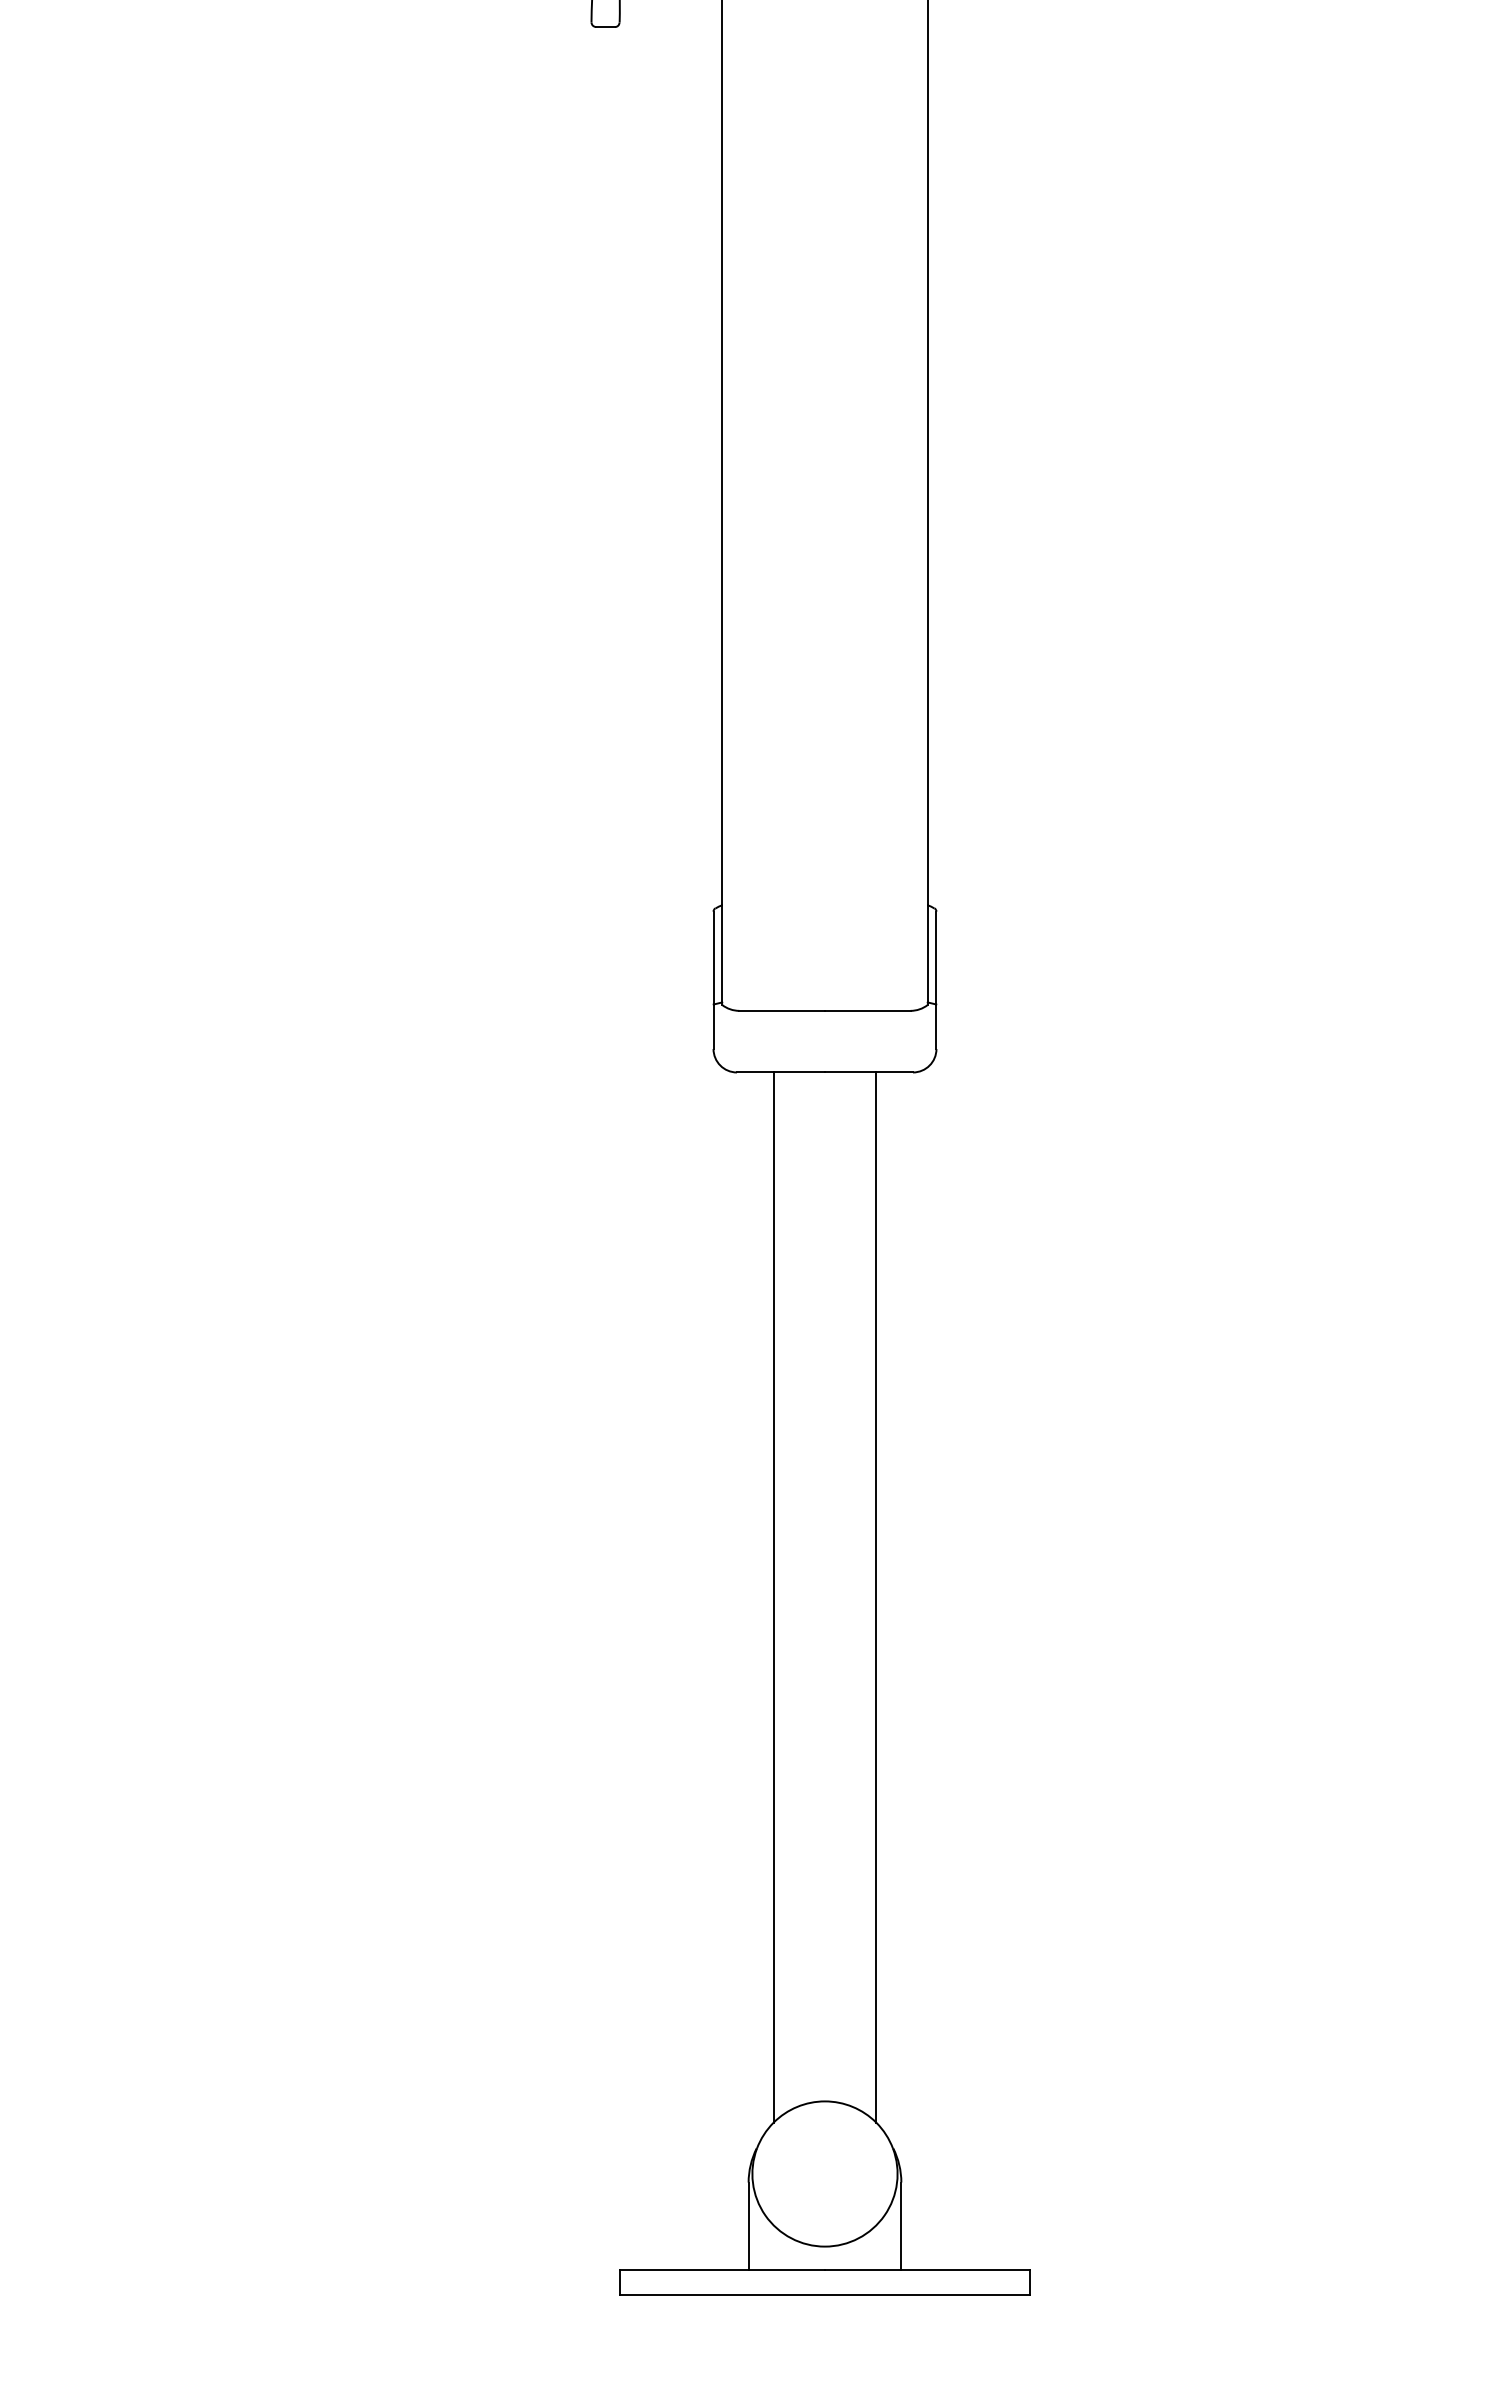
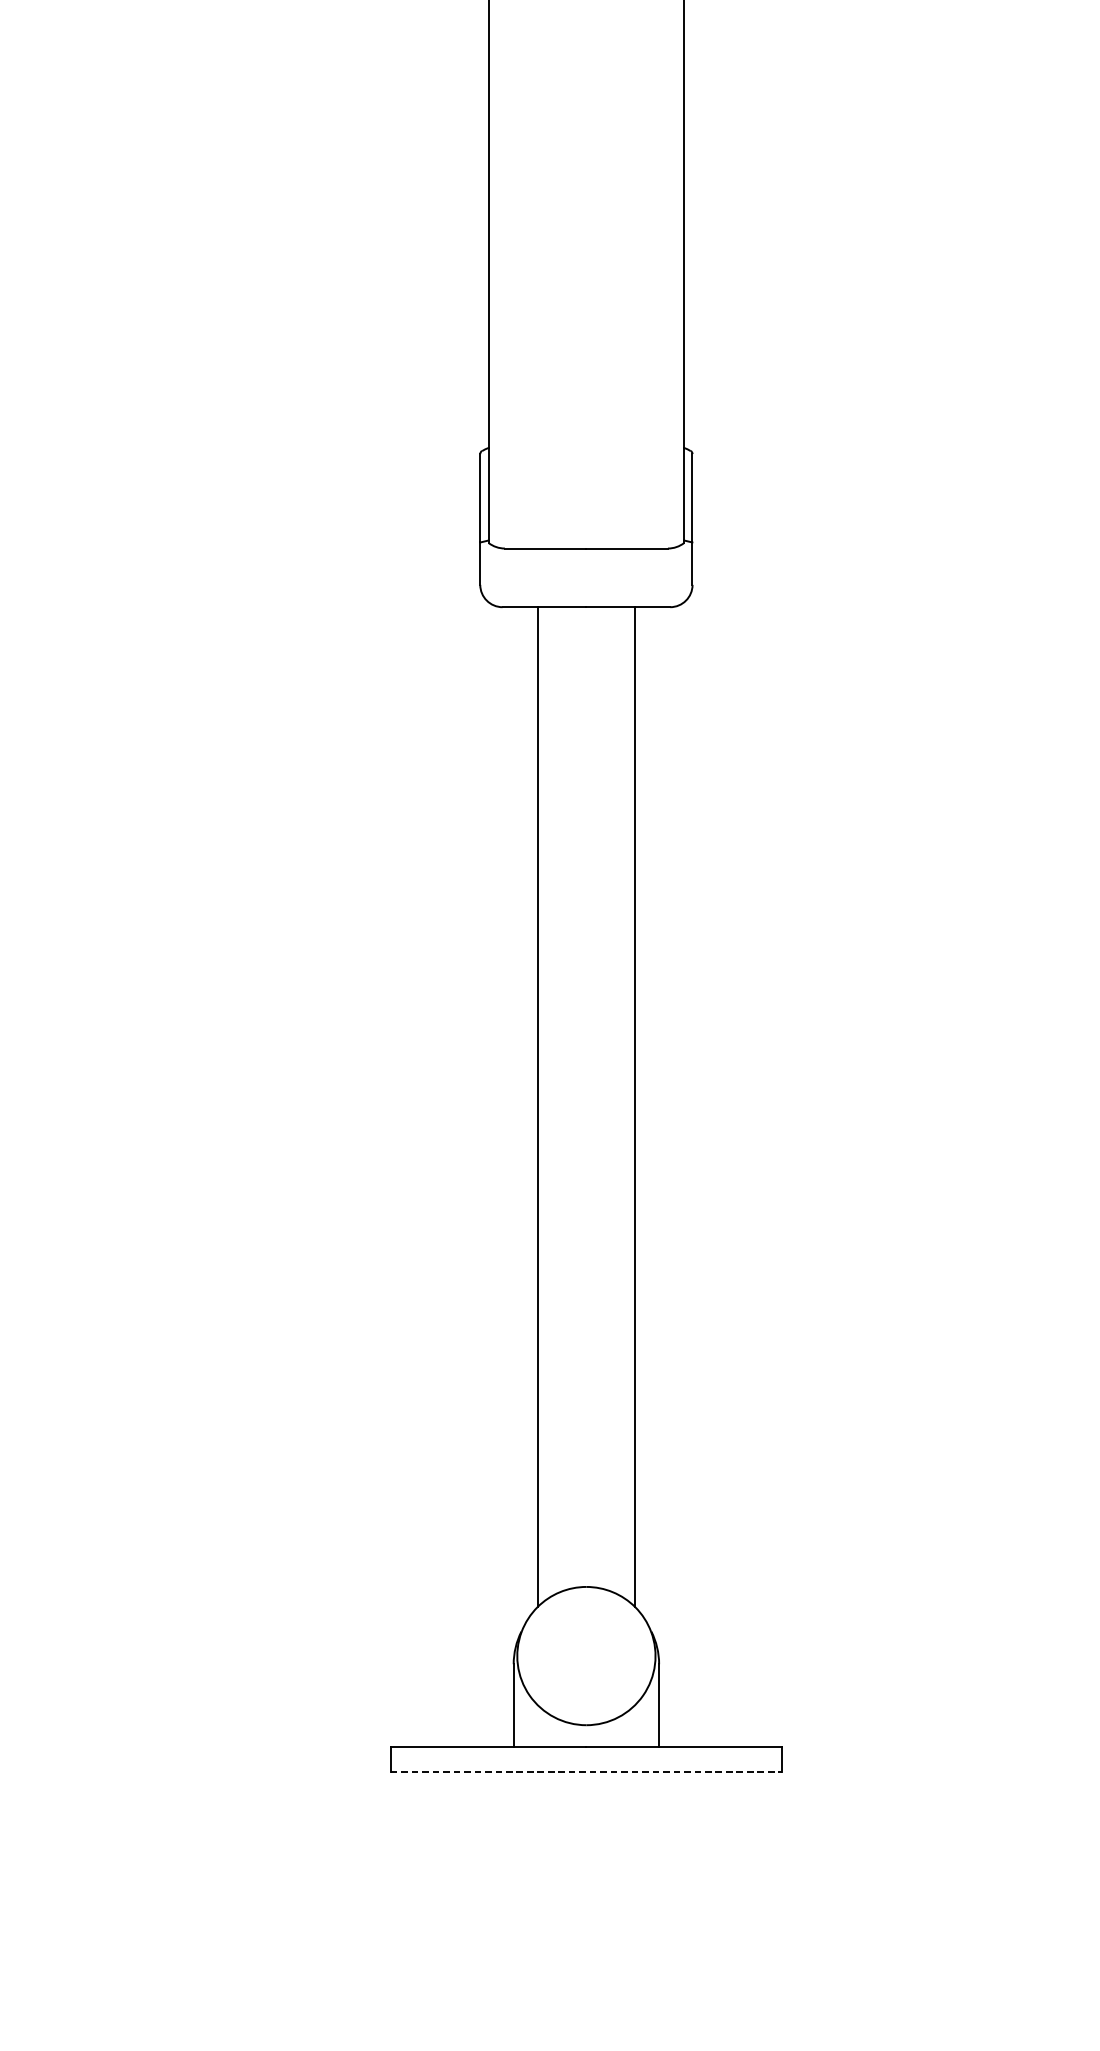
line: (825, 2295) -> (586, 1771), solid -> dashed

